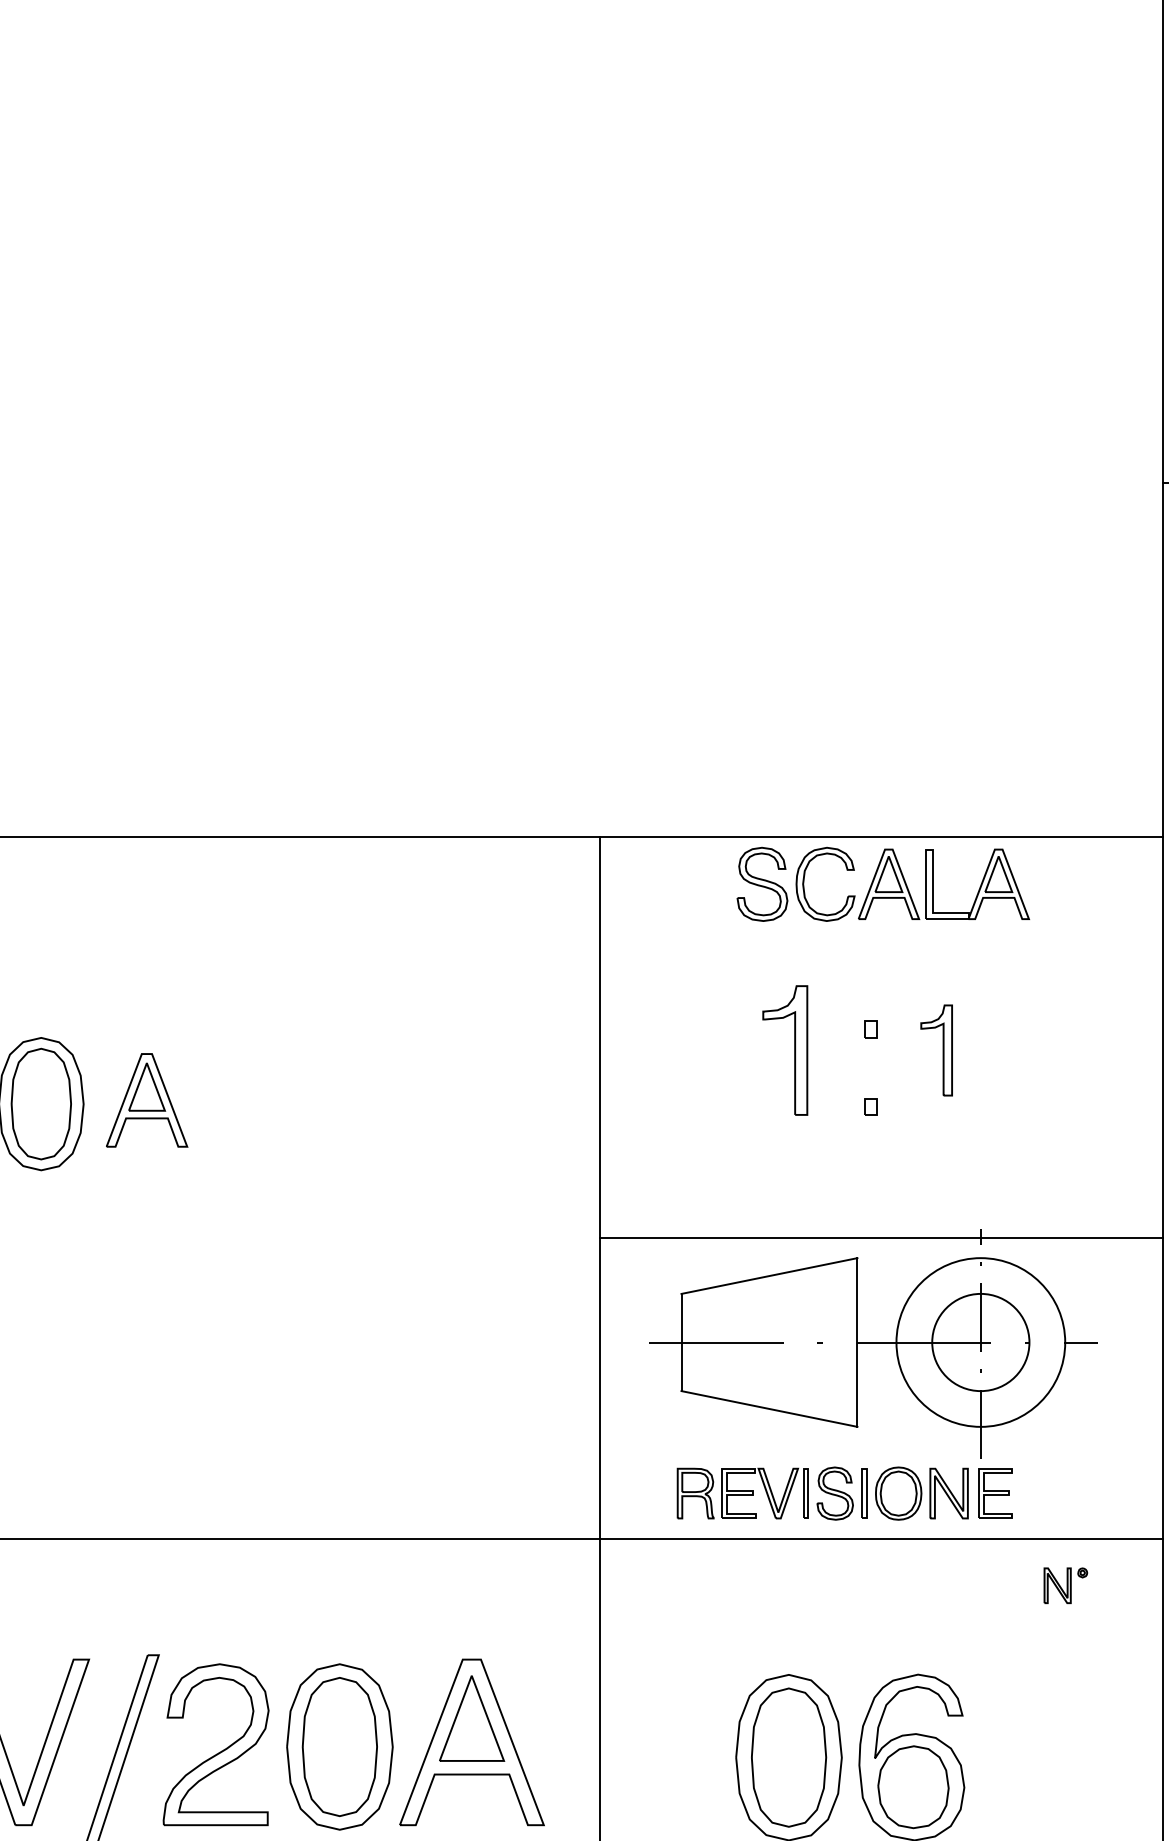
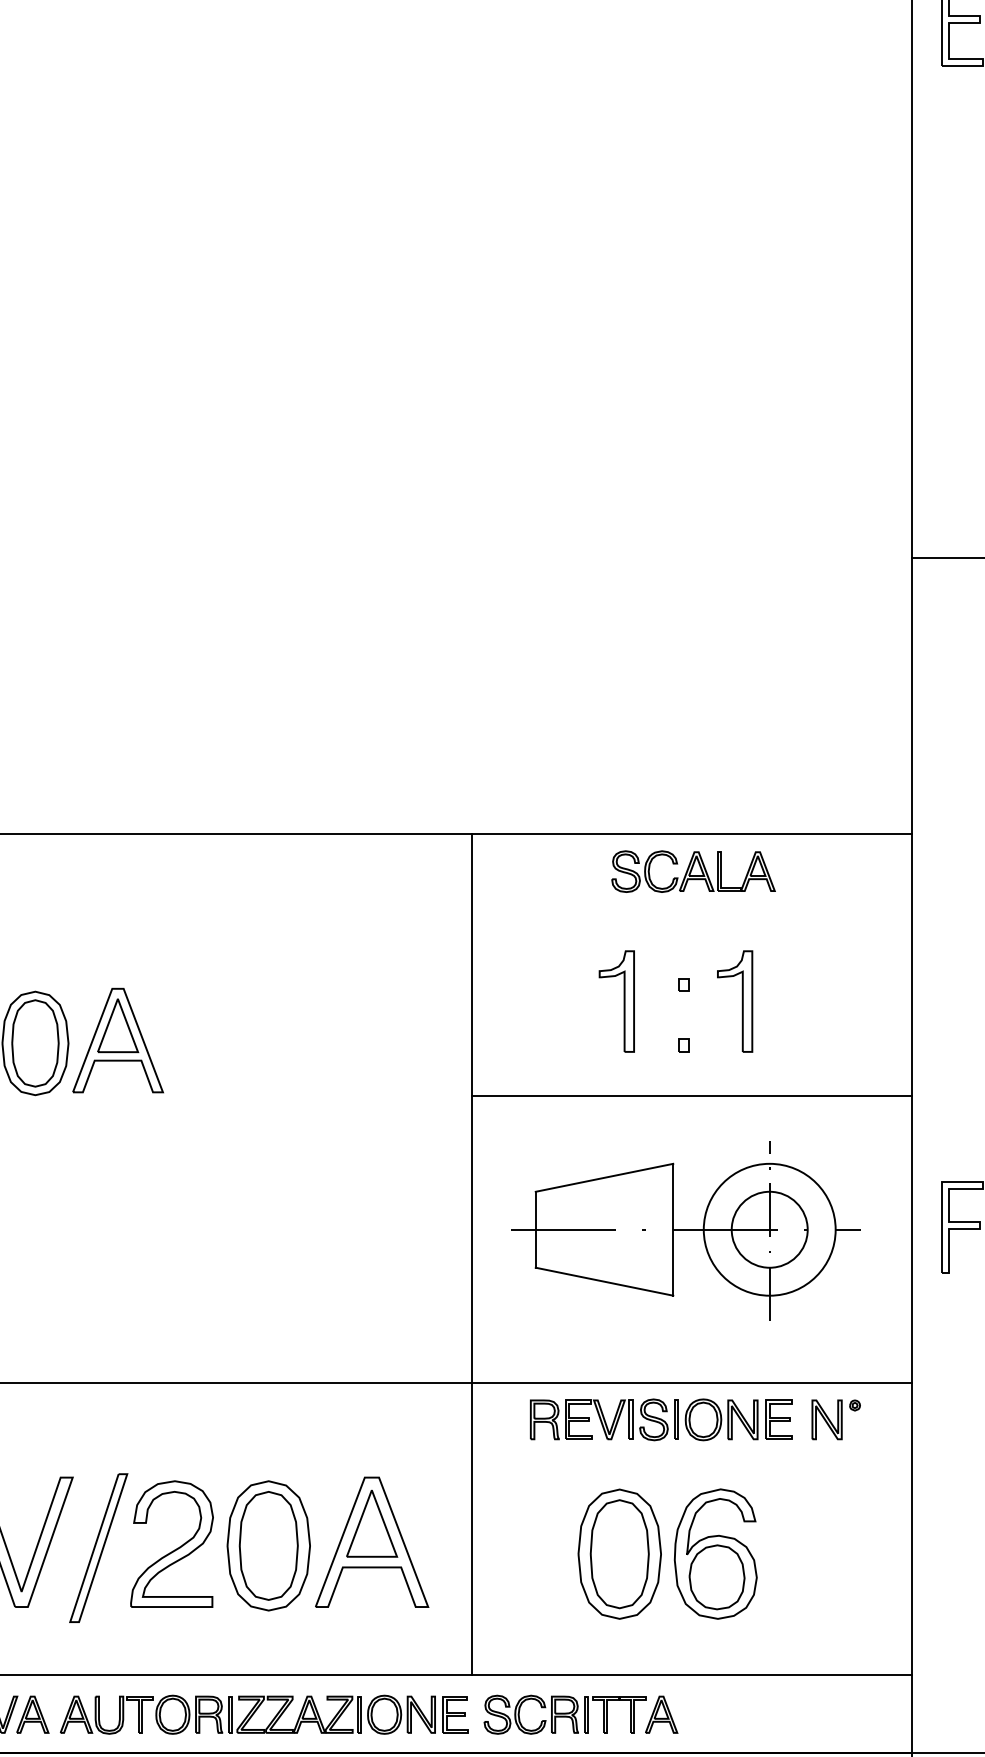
part: (883, 884) -> (693, 871), size x0.71
part: (937, 1050) -> (735, 1001), size x1.43
part: (146, 1100) -> (117, 1040), size x1.43
line: (882, 1238) -> (692, 1096), moved
part: (843, 1493) -> (660, 1419), moved
part: (1065, 1585) -> (835, 1419), size x1.43

